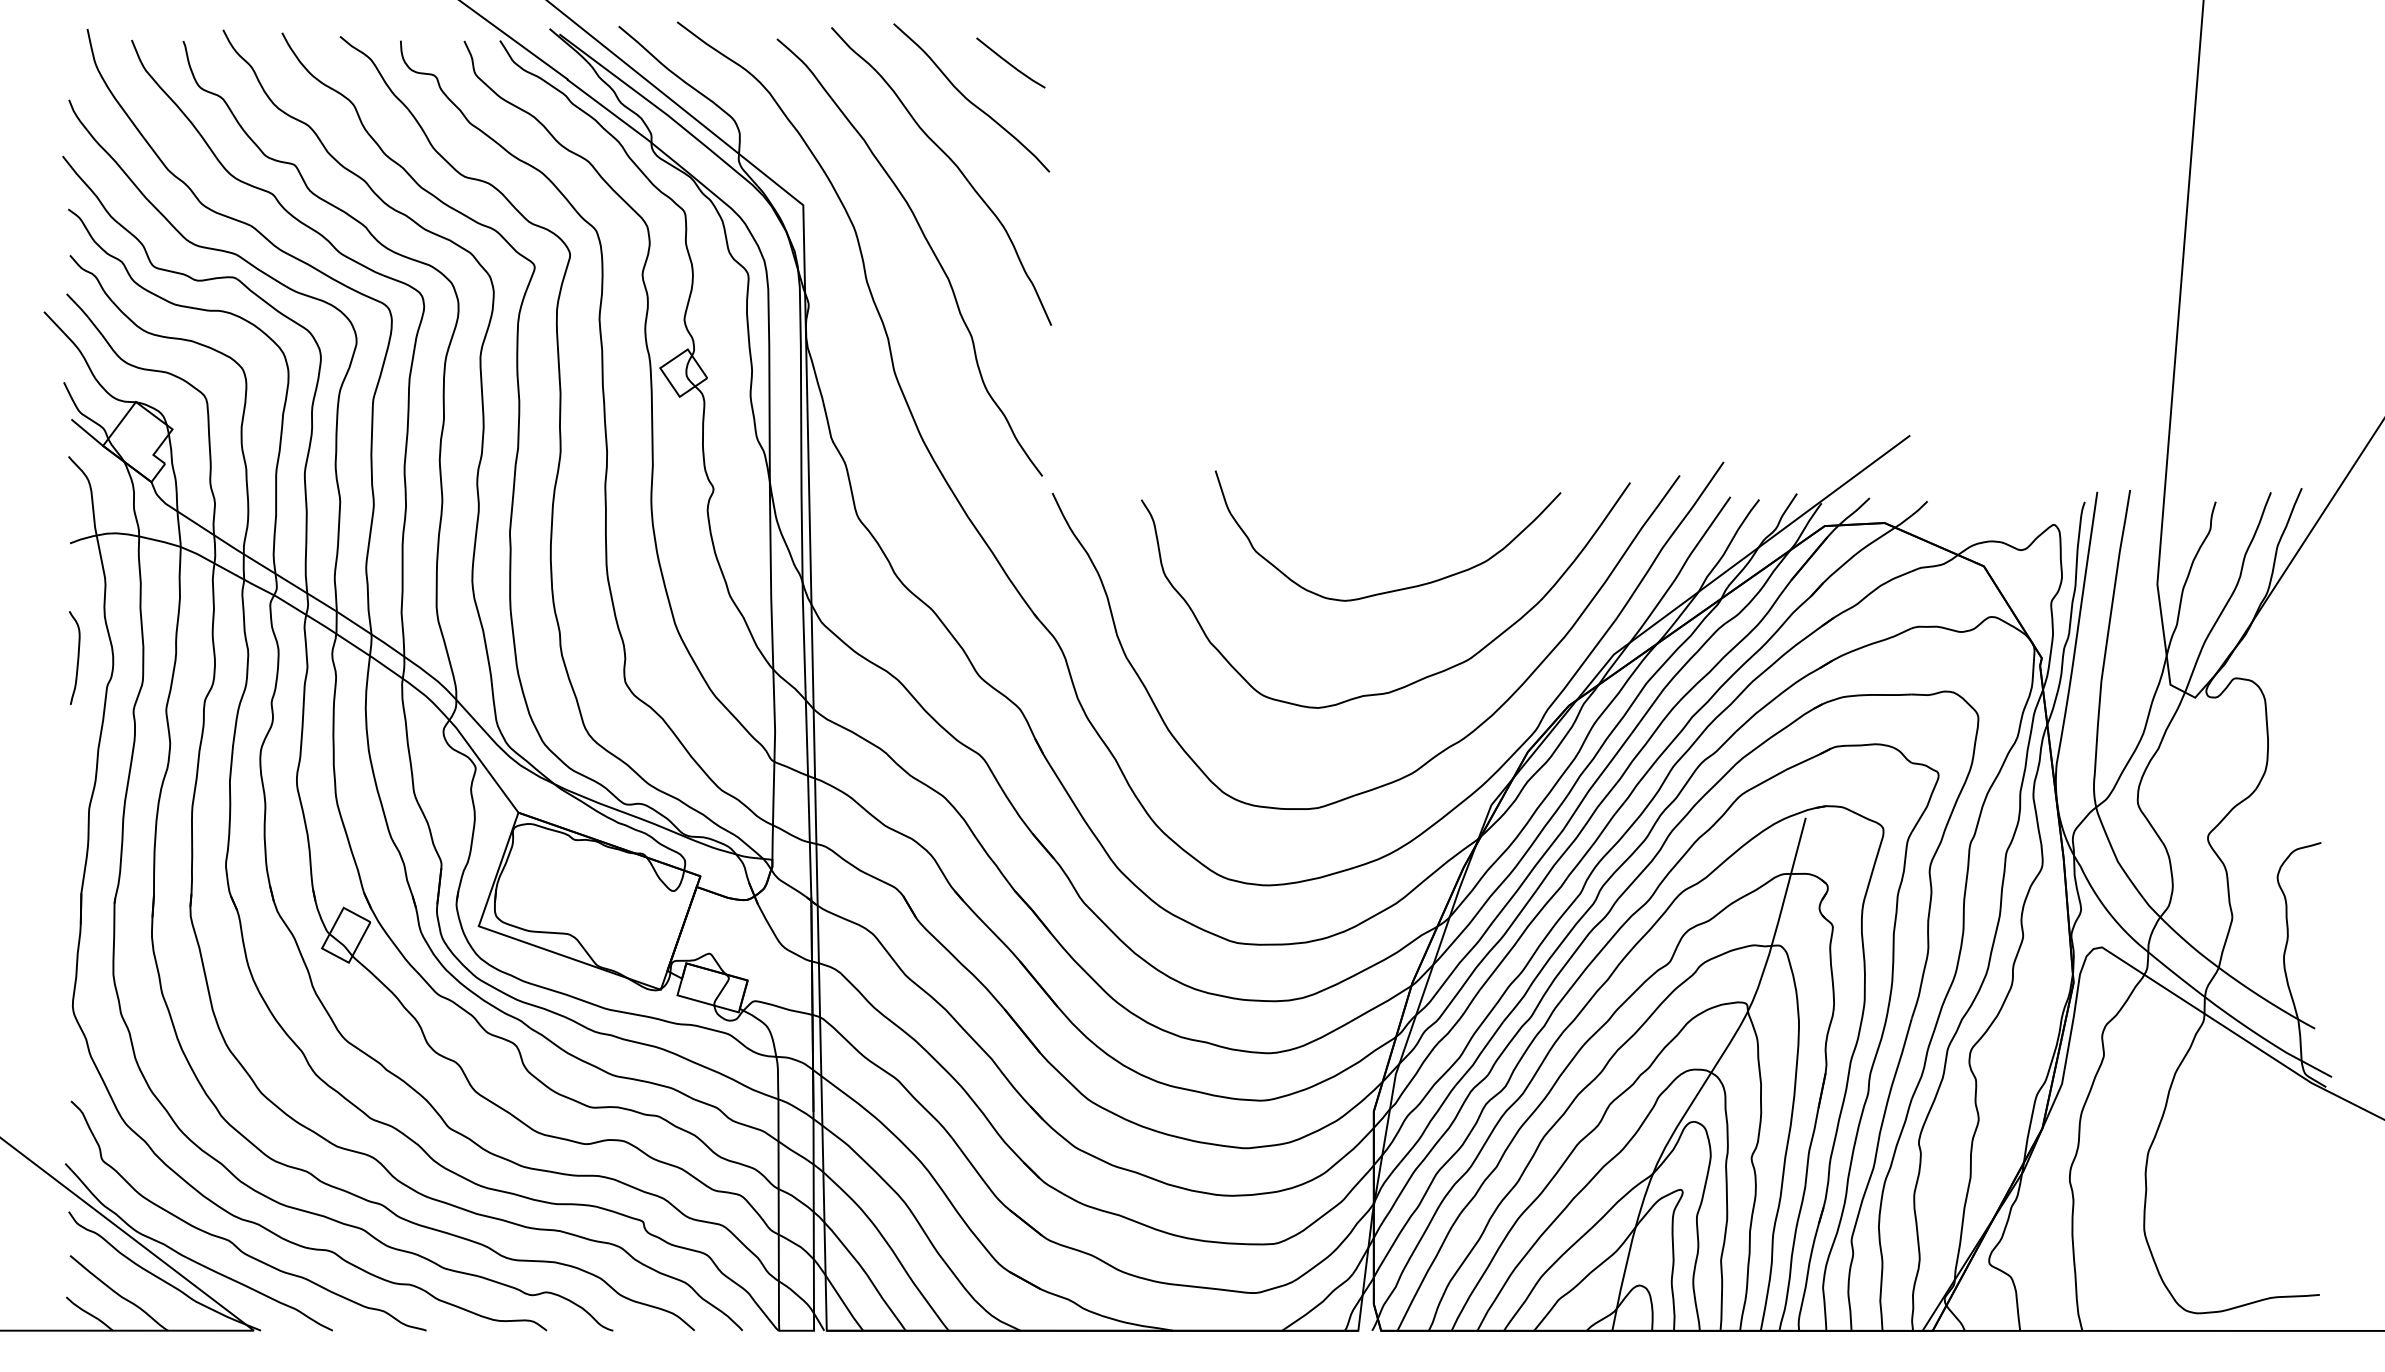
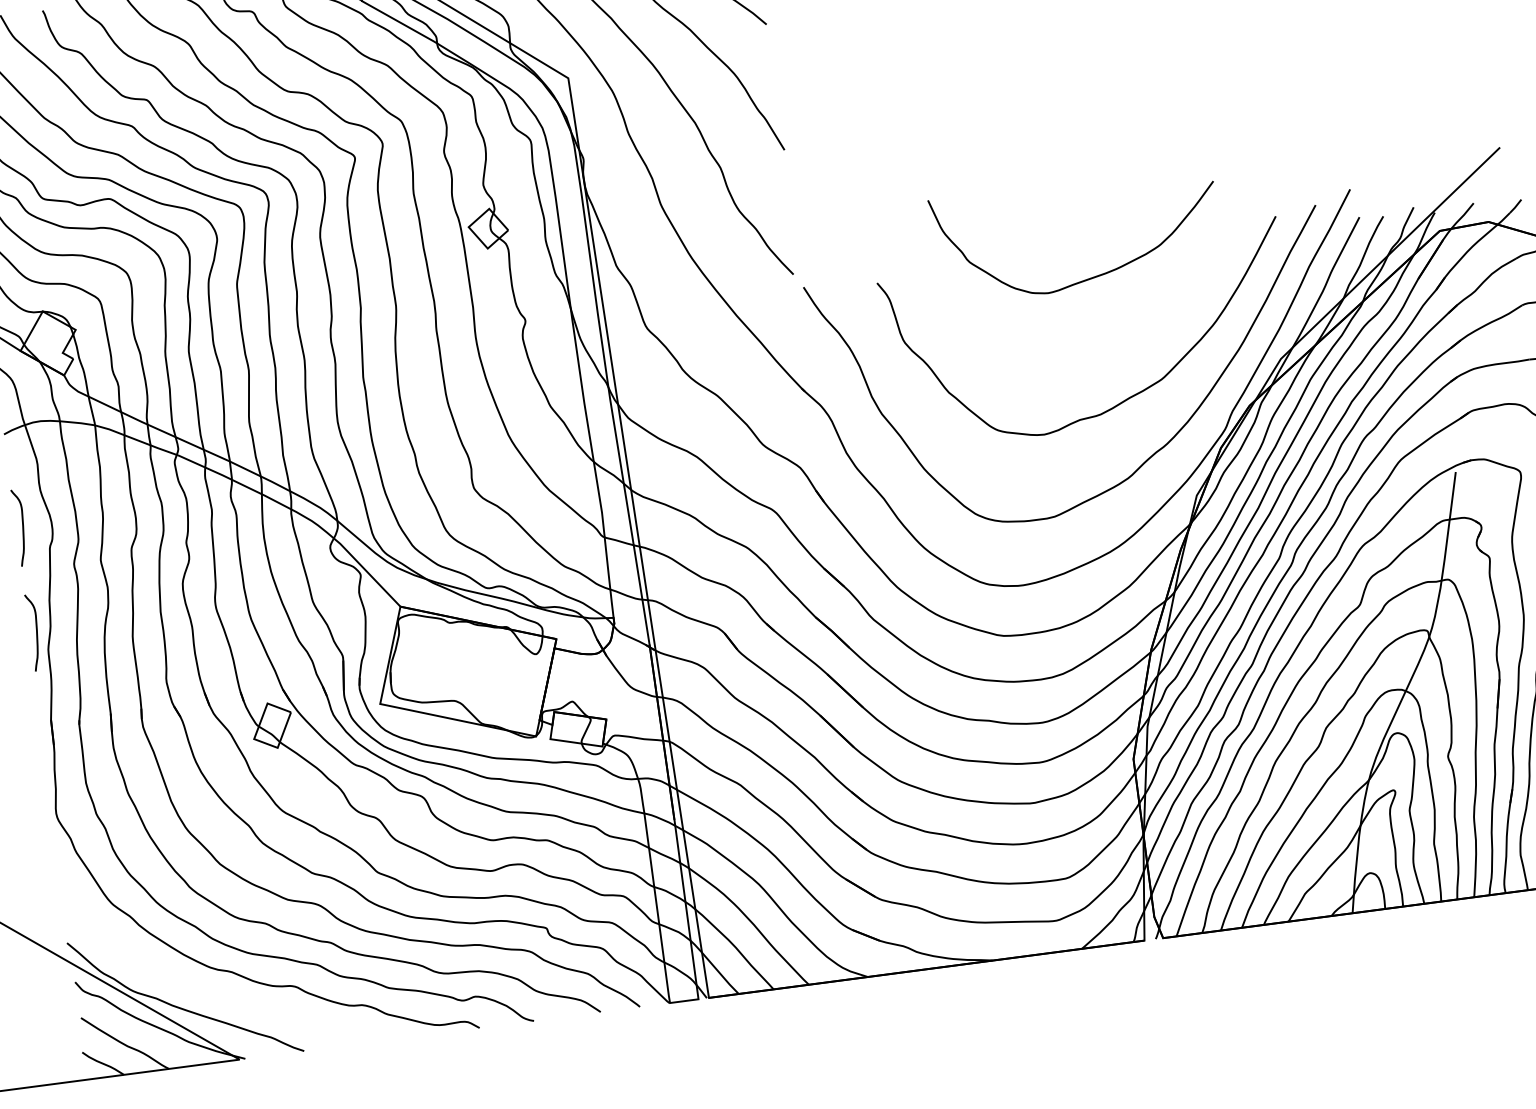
curve: (1400, 588) -> (1092, 277), moved
curve: (77, 785) -> (36, 631), added
curve: (230, 1240) -> (210, 988), removed

